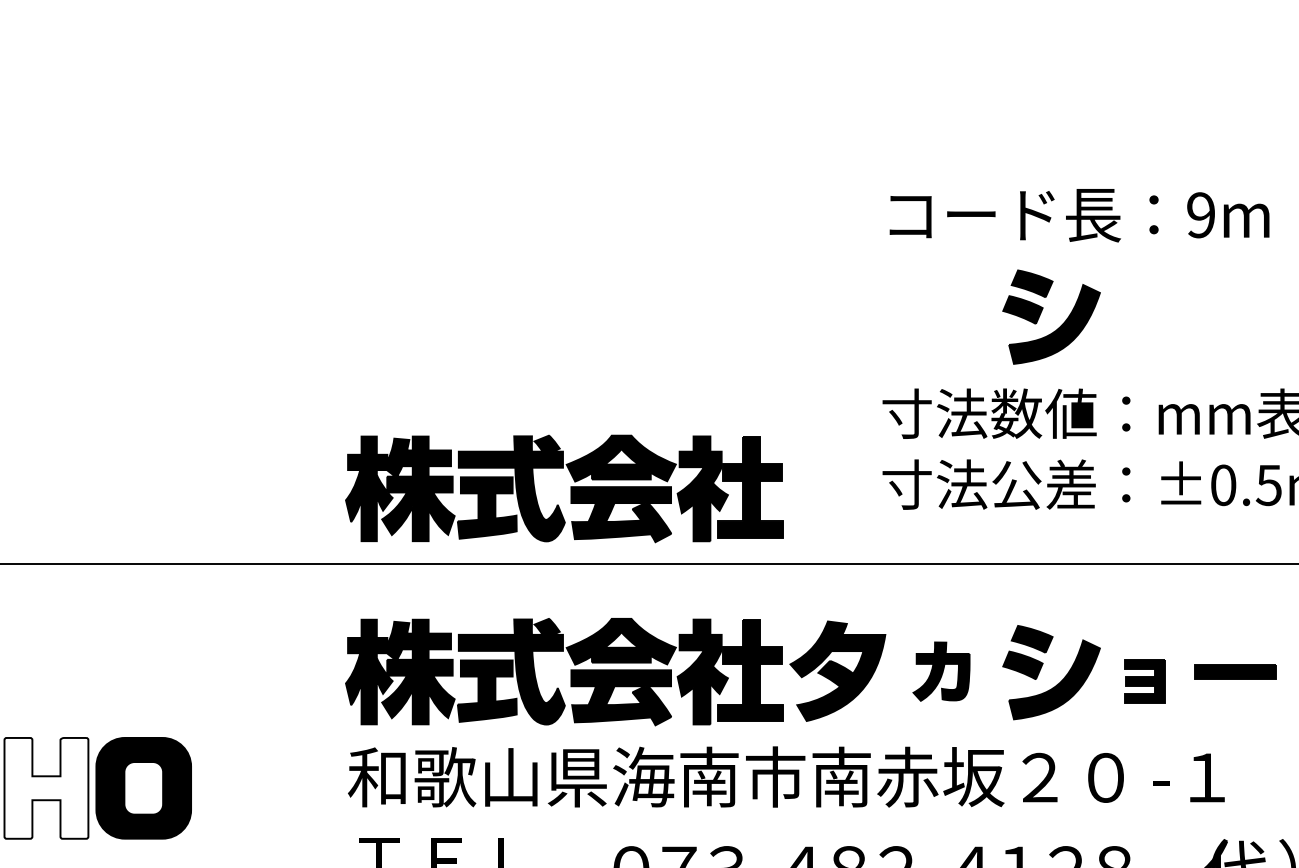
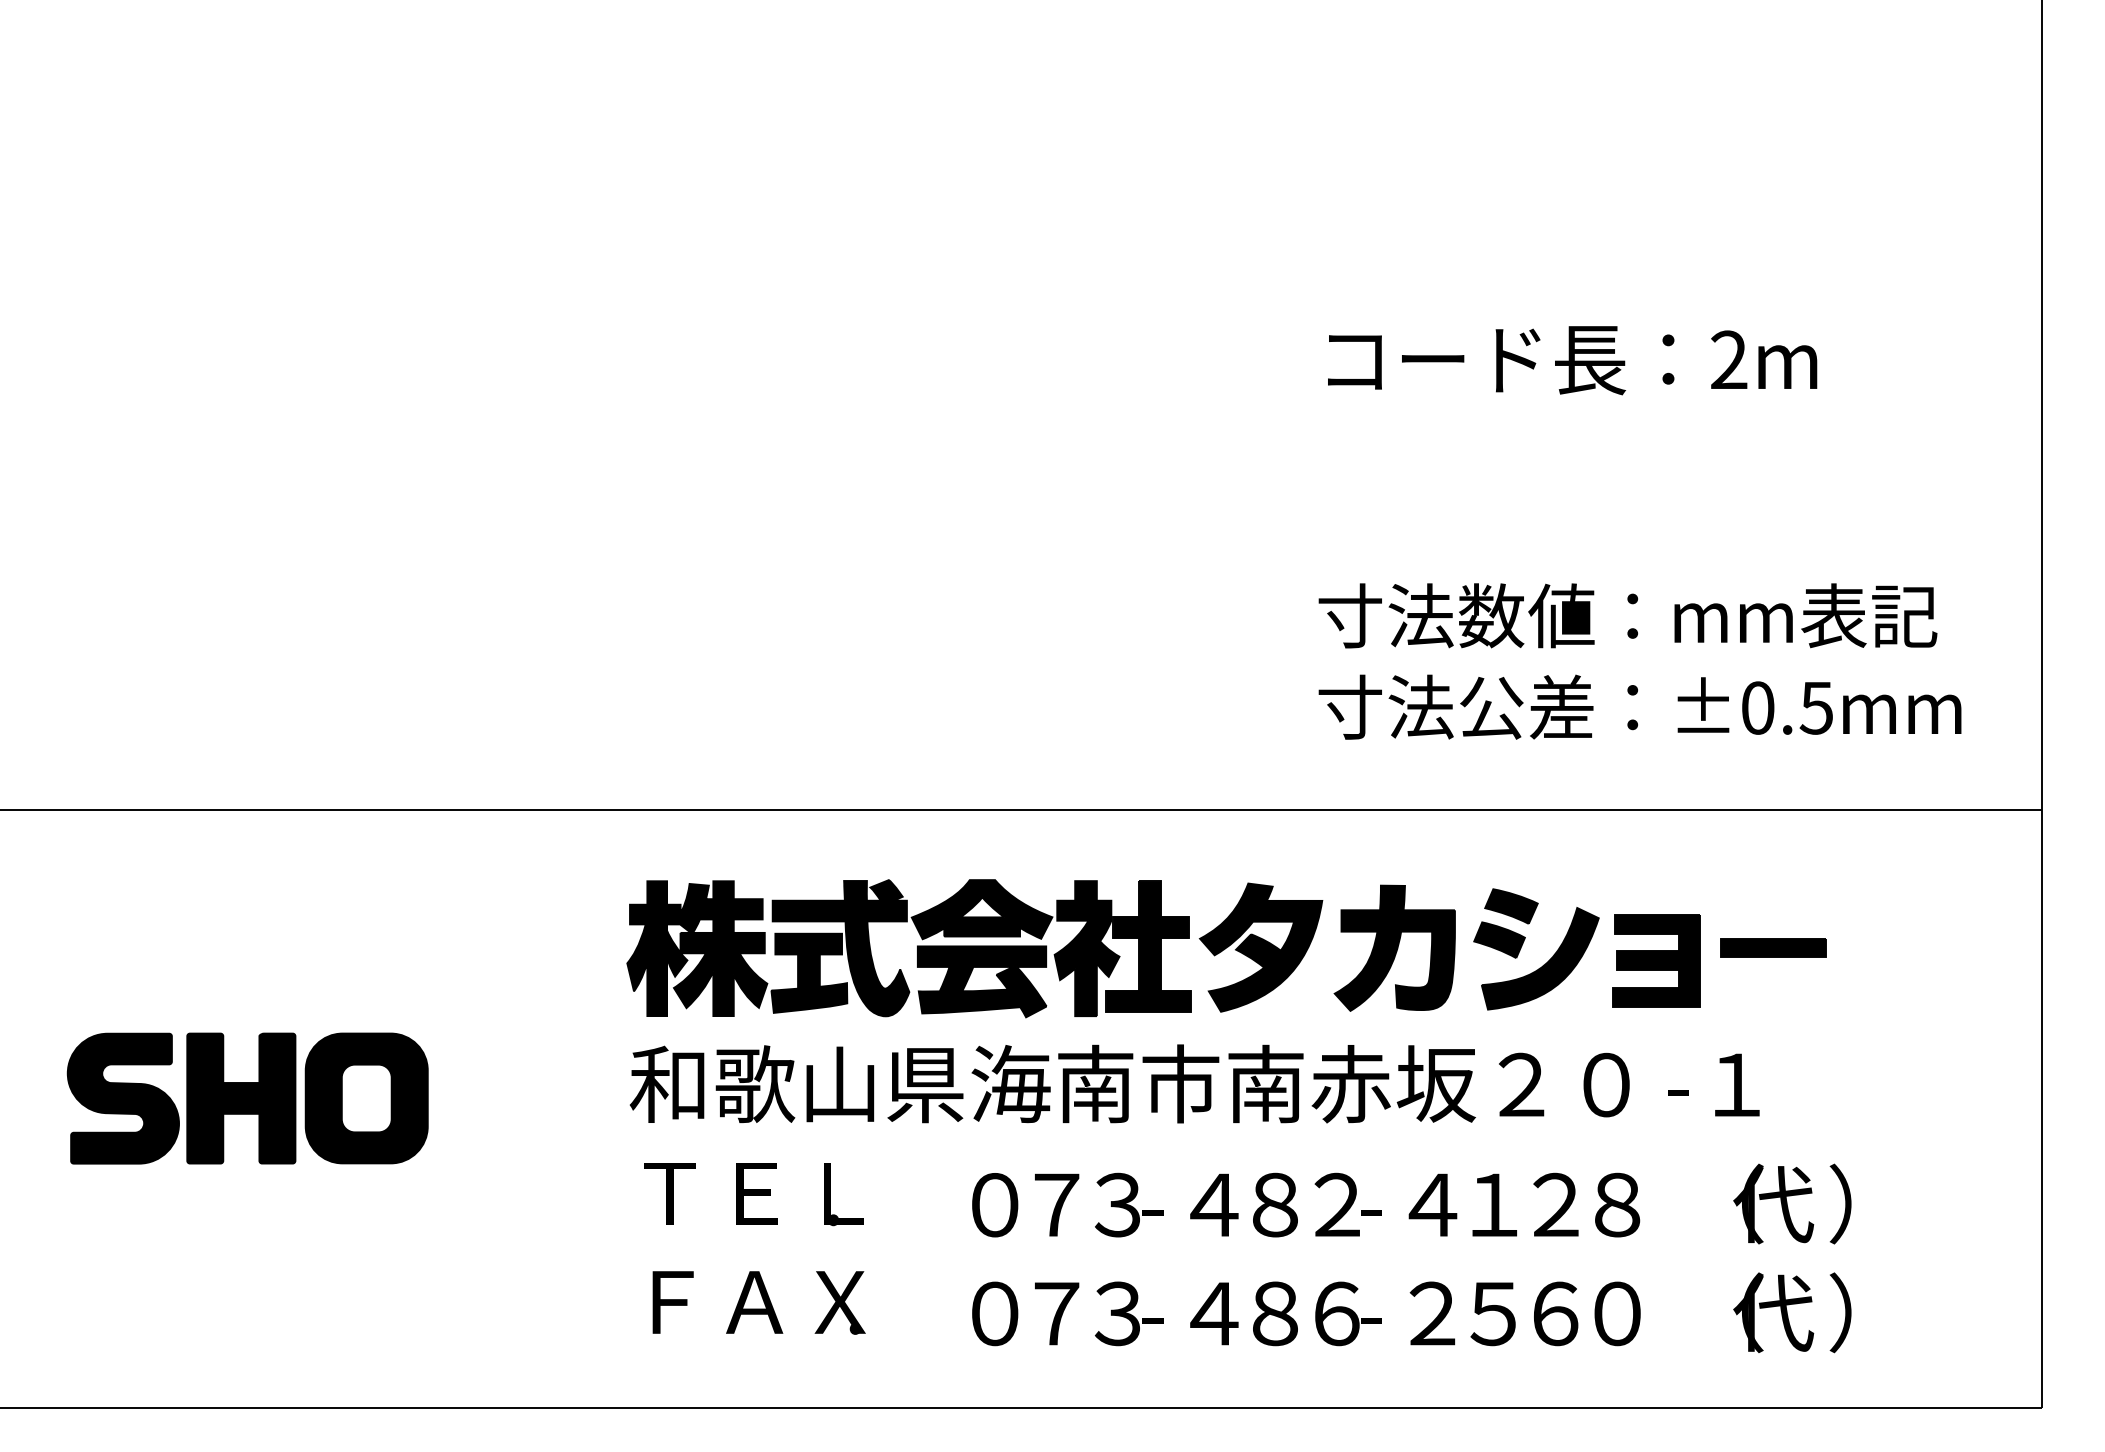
text: (1201, 214) -> (1729, 359), 9m -> 2m
part: (1041, 312) -> (1523, 485), removed
part: (571, 488) -> (917, 712), removed
part: (941, 671) -> (1394, 947), size x1.67
part: (1144, 681) -> (1656, 960), size x1.67
fill: (46, 788) -> (241, 1098), added

